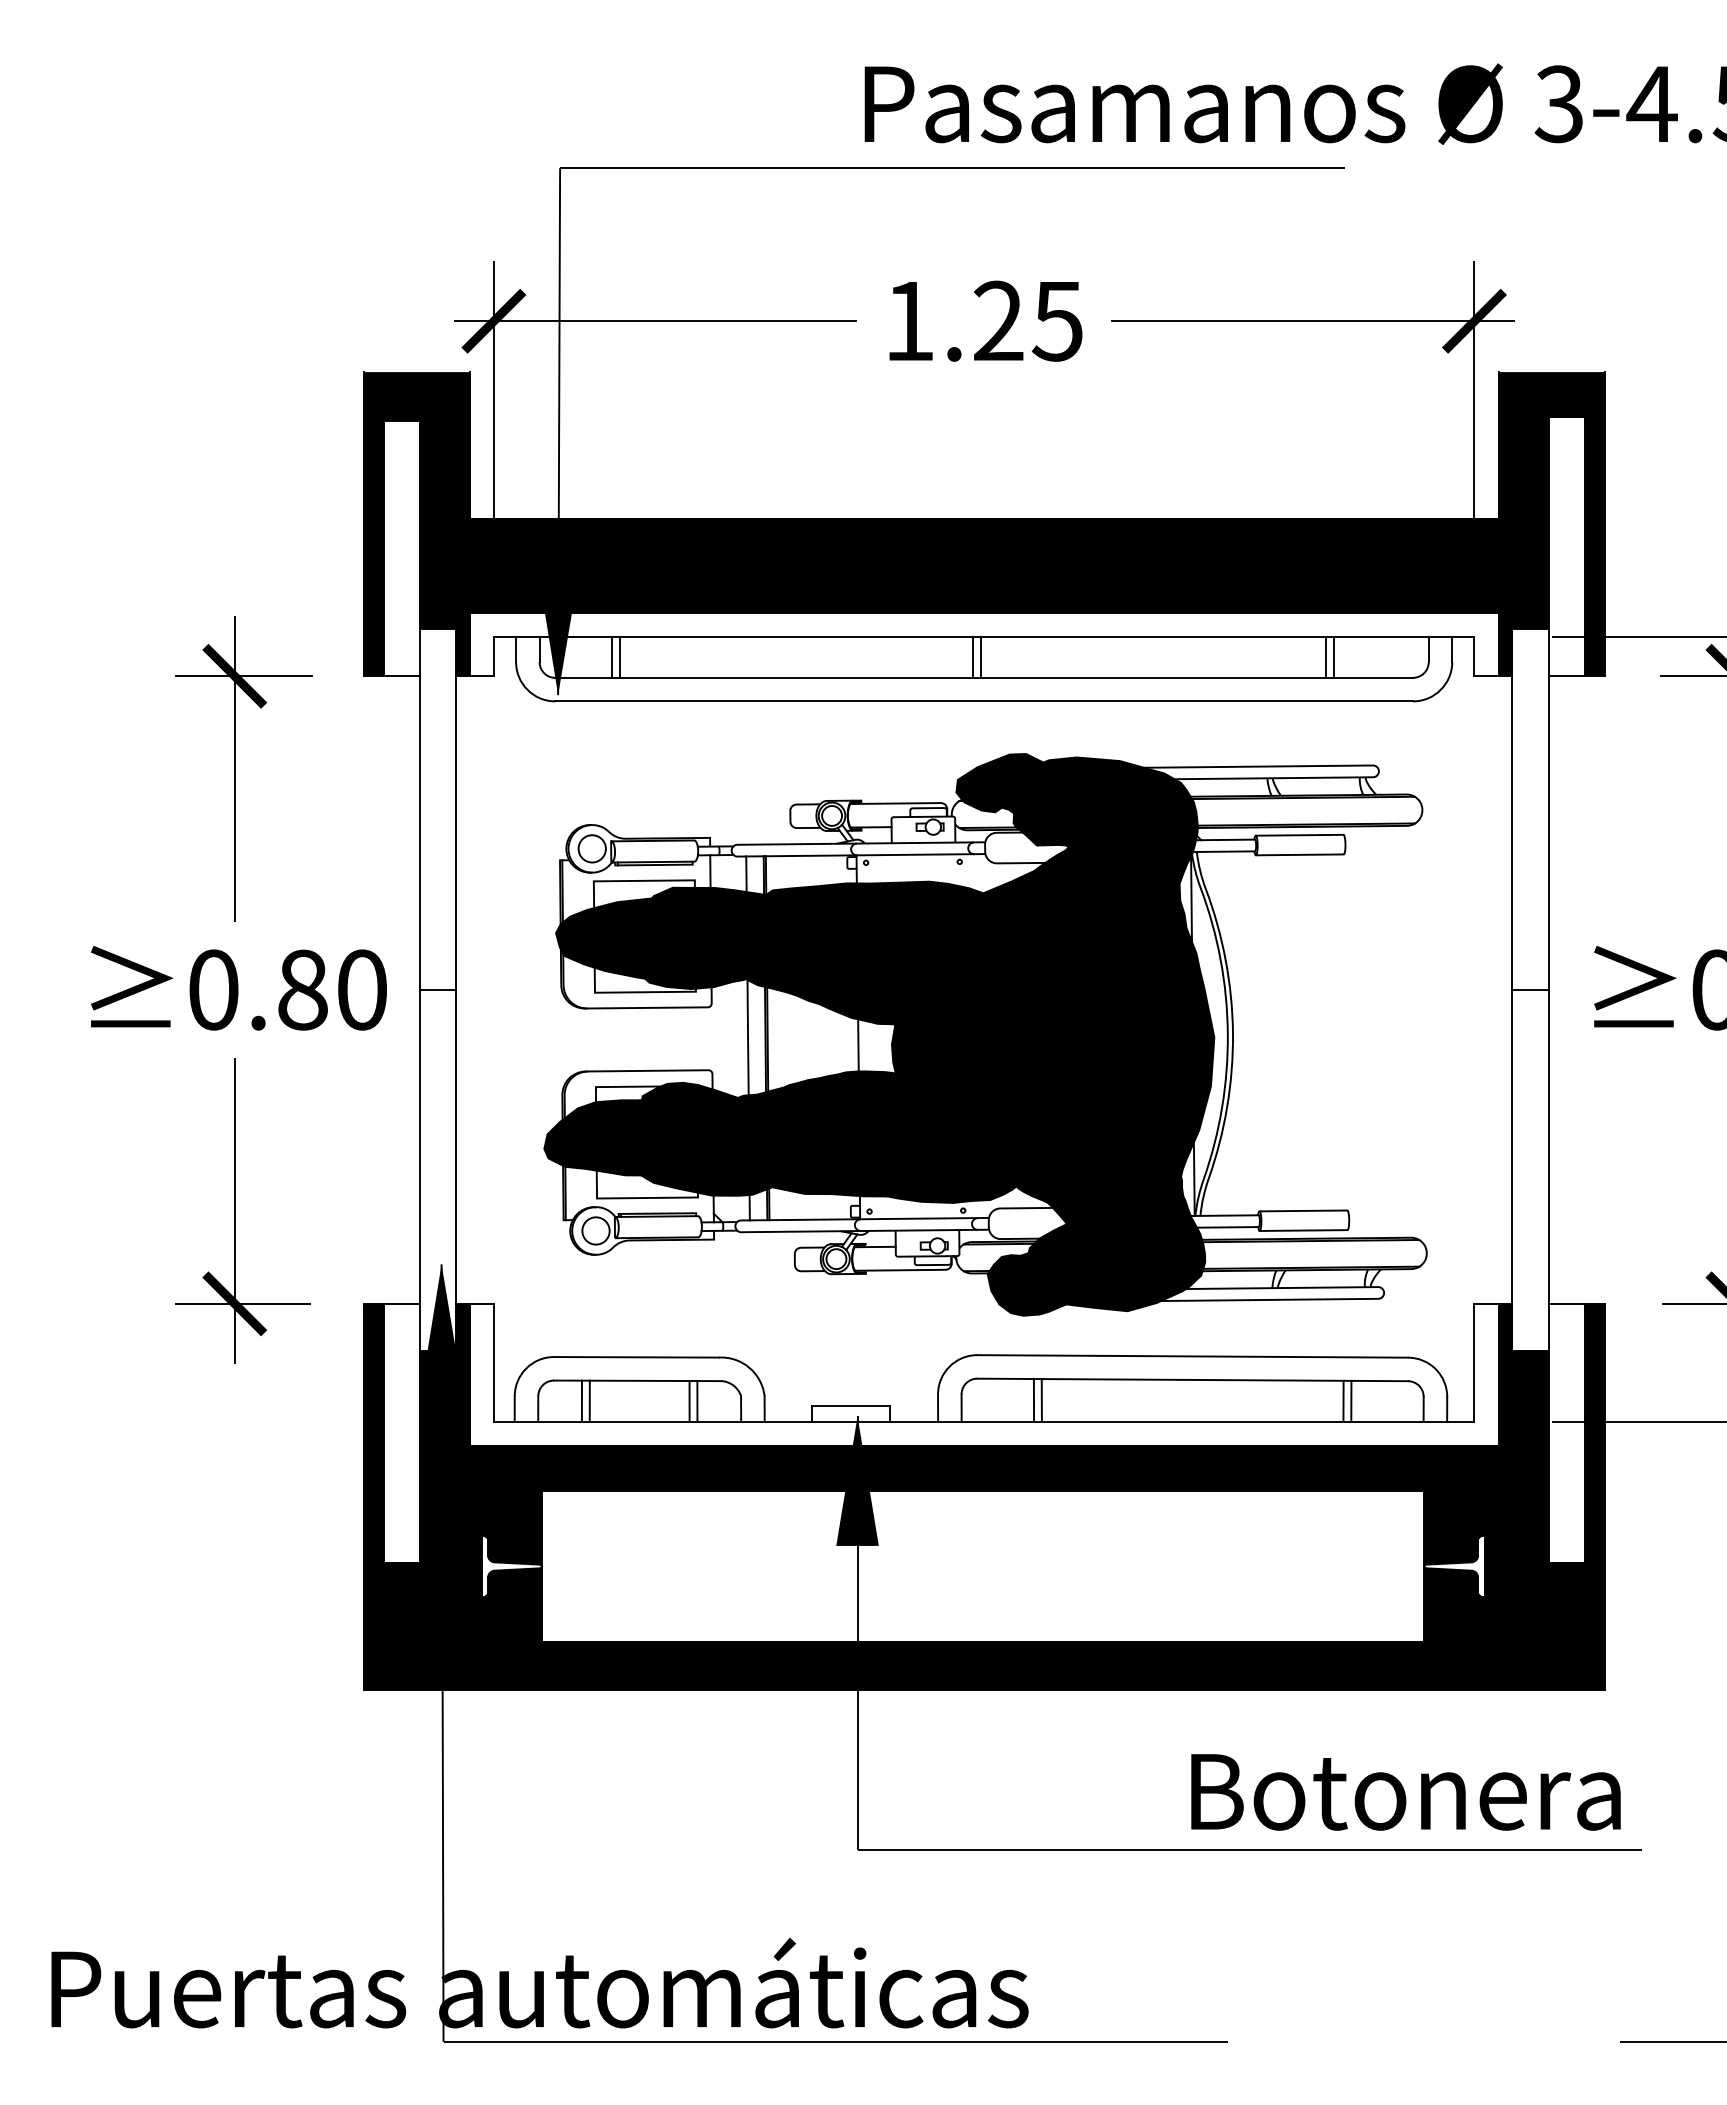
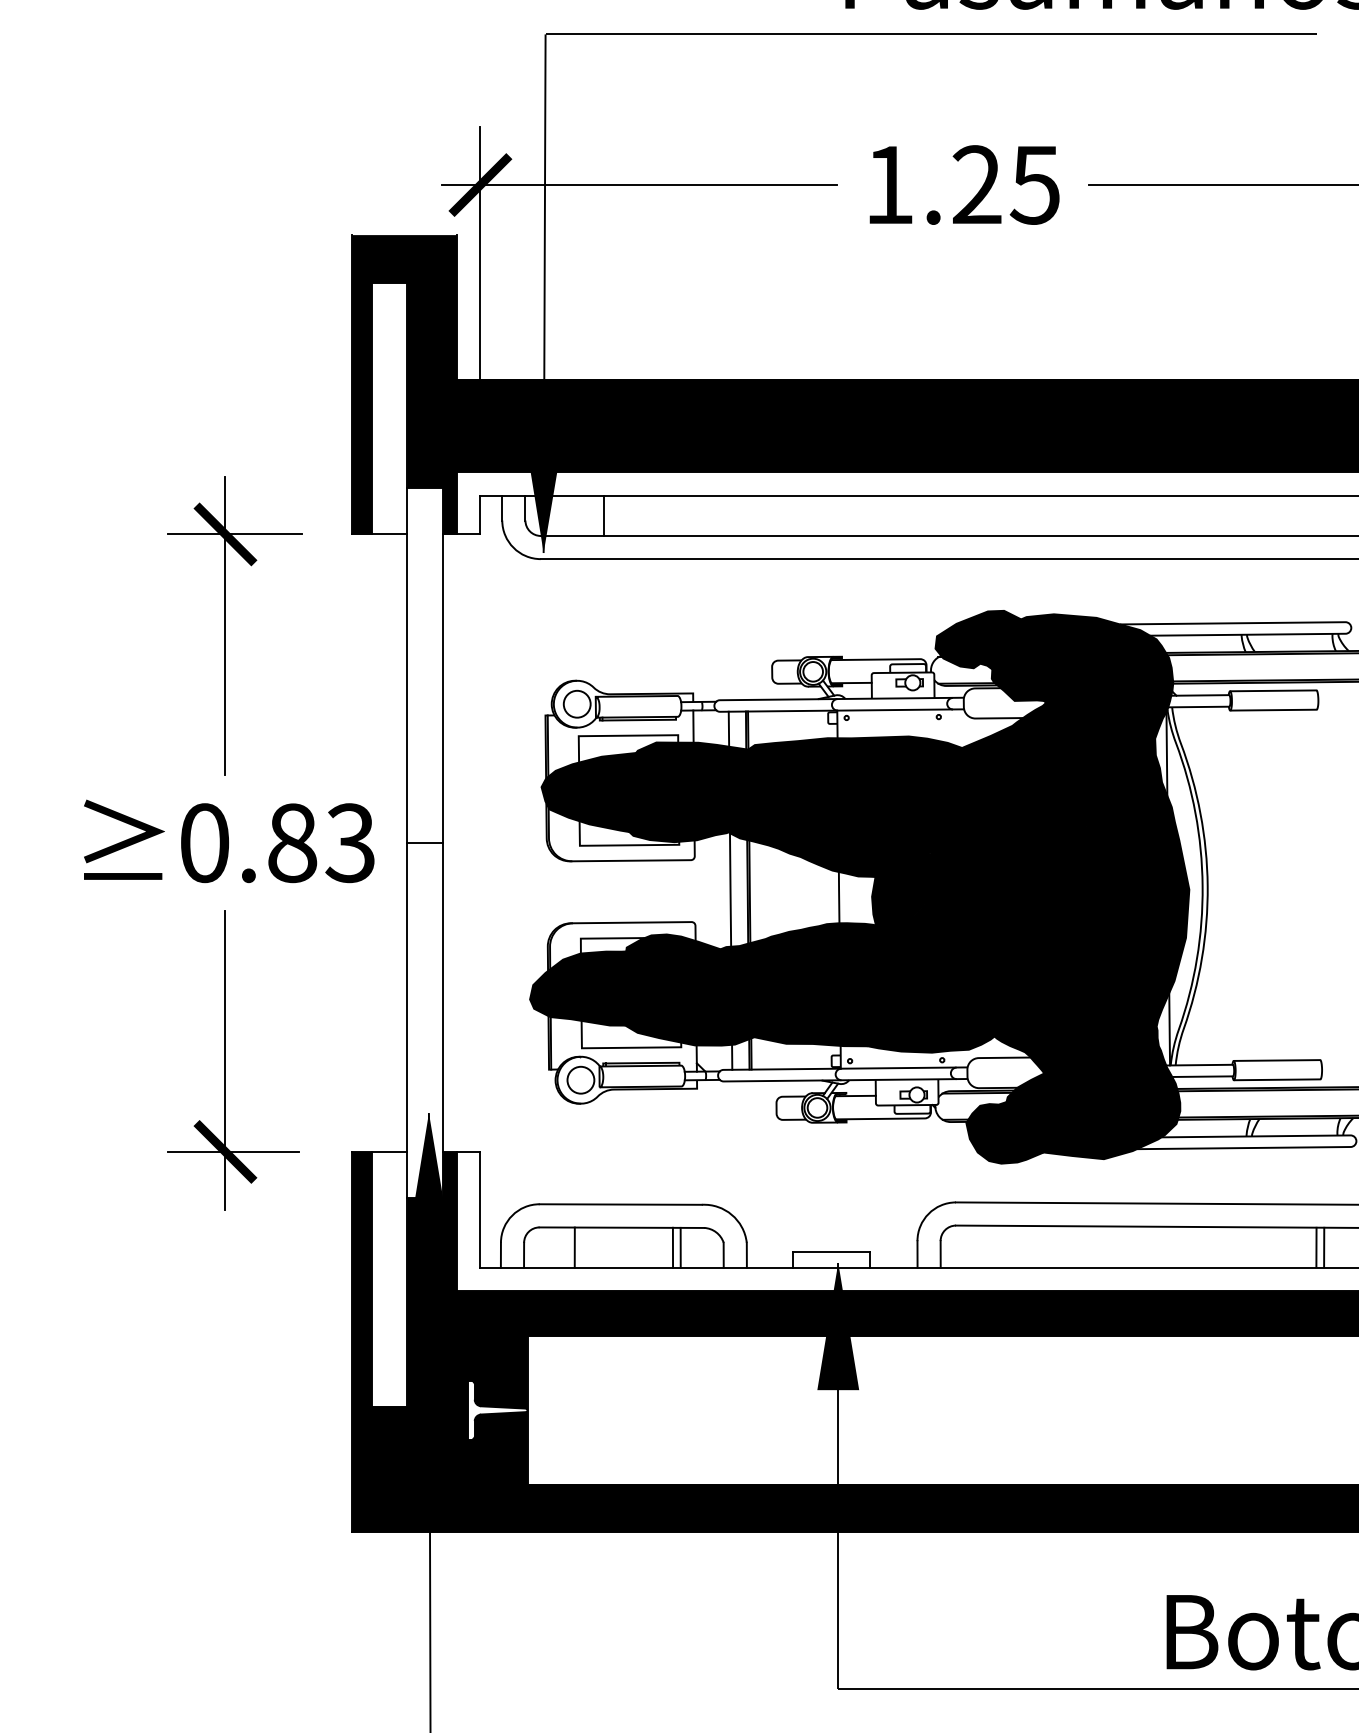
line: (611, 657) -> (596, 515), removed
line: (972, 657) -> (951, 515), removed
line: (980, 657) -> (959, 515), removed
line: (1326, 657) -> (1299, 515), removed
line: (1333, 657) -> (1306, 515), removed
text: (361, 989) -> (350, 842), 0.80 -> 0.83
line: (1033, 1399) -> (1011, 1246), removed
line: (581, 1400) -> (566, 1247), removed
line: (1041, 1400) -> (1019, 1247), removed

